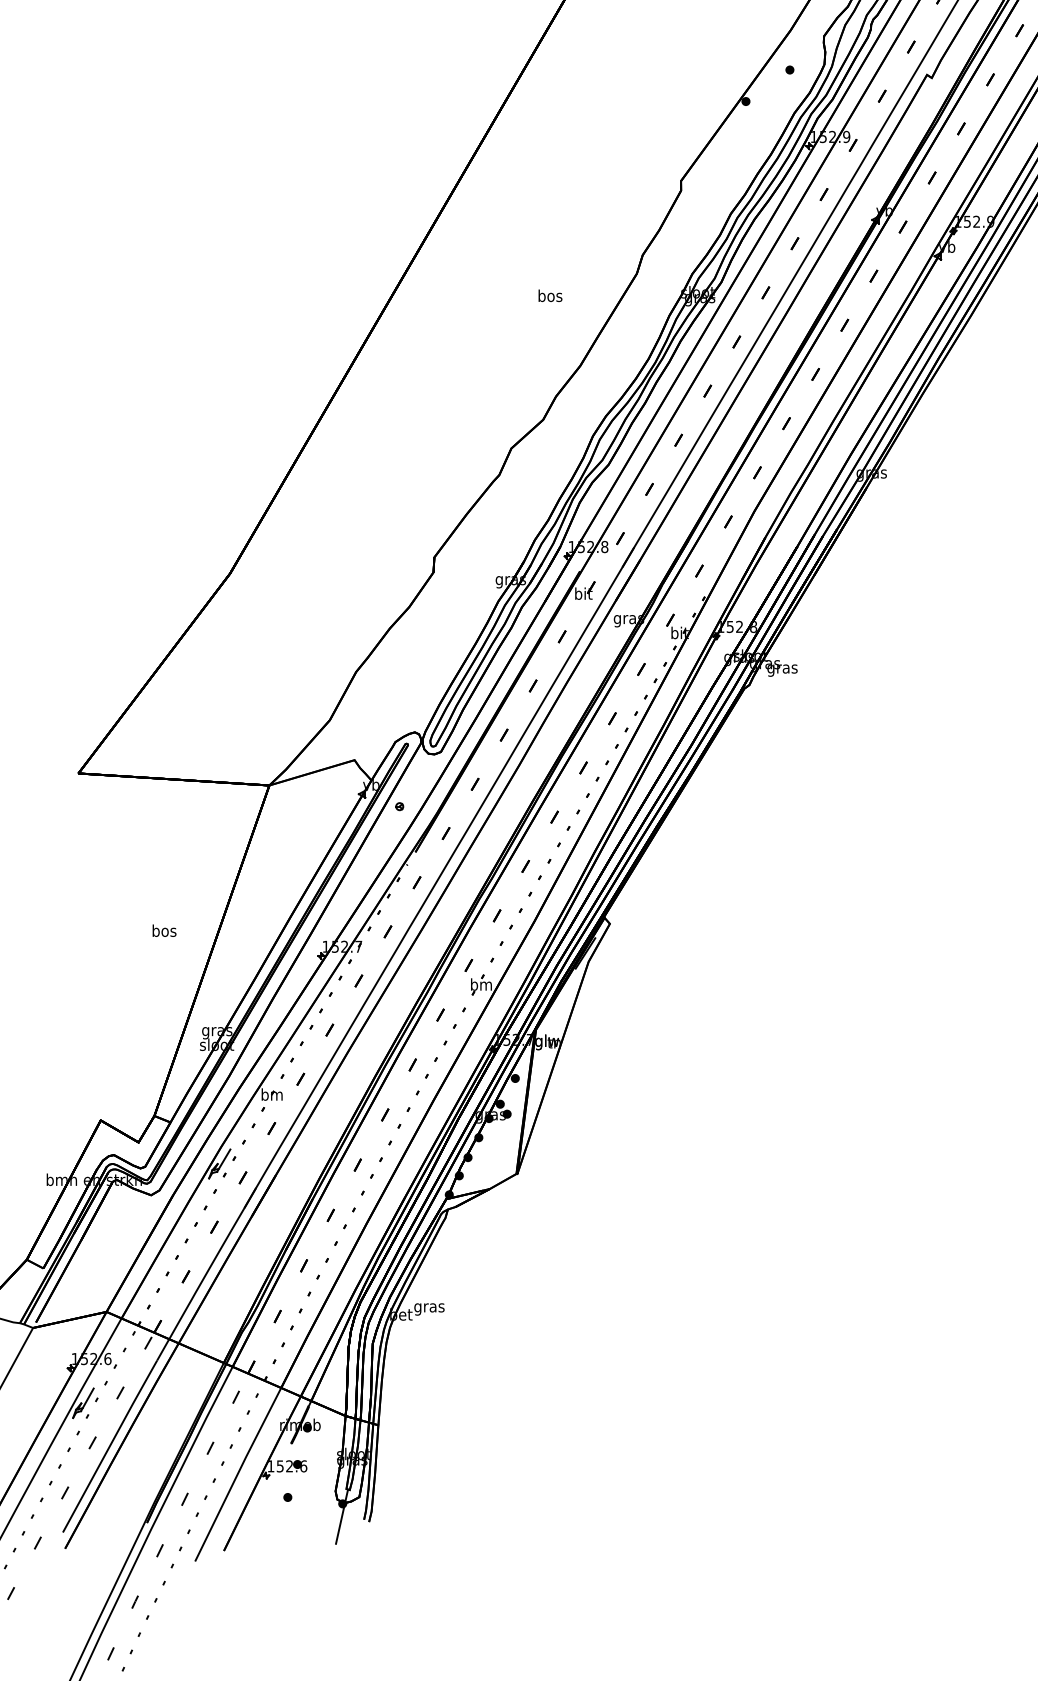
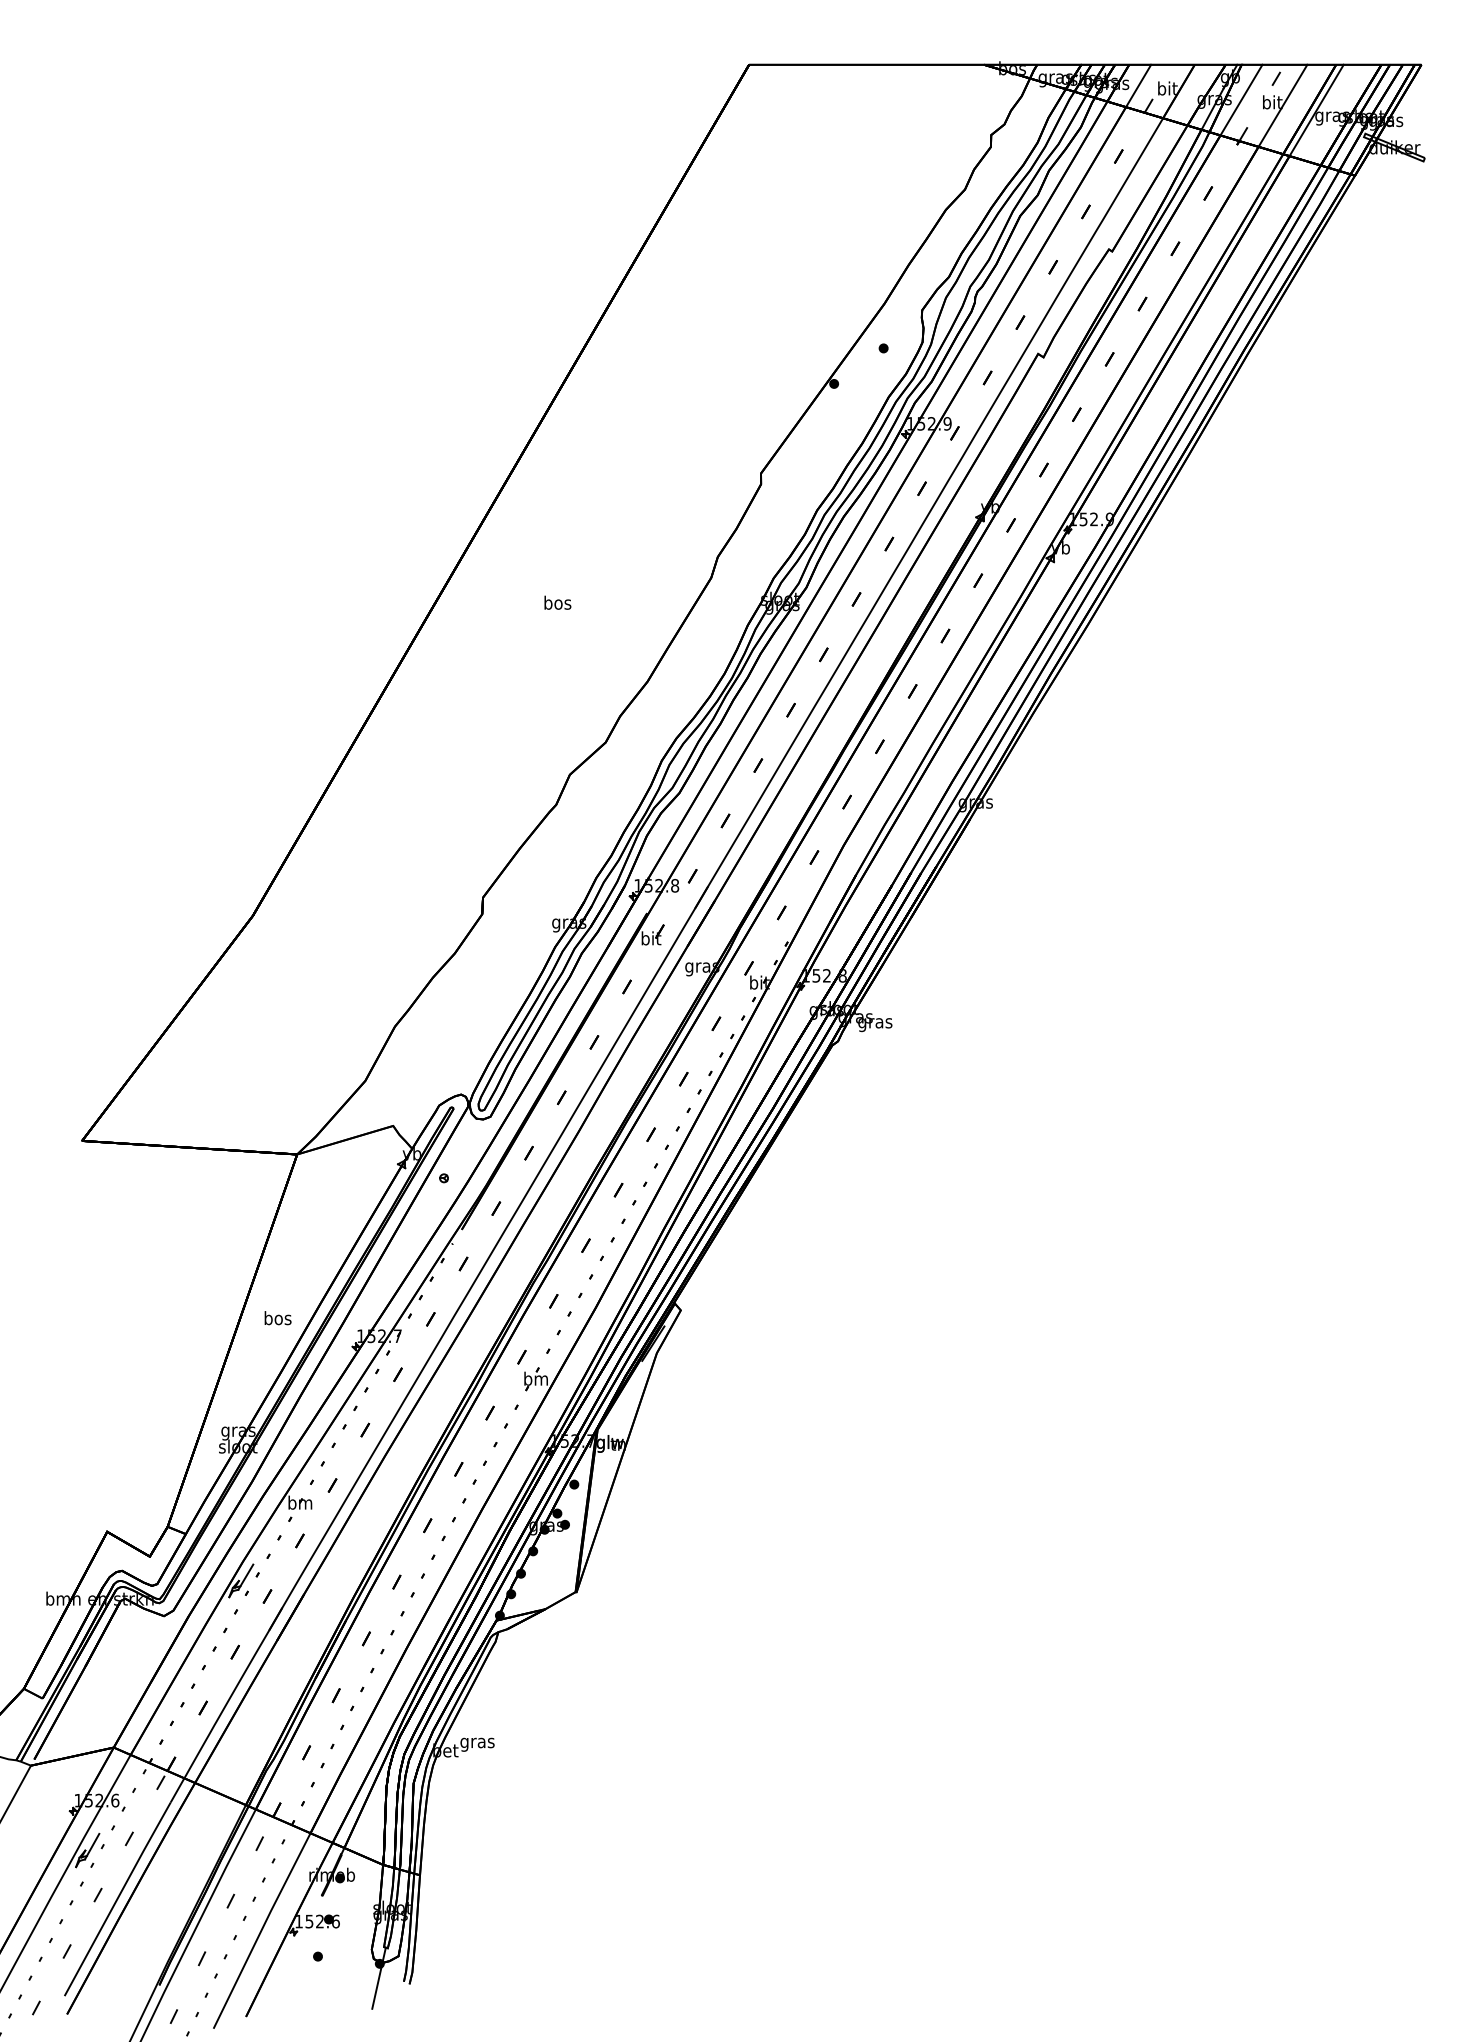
text: (550, 295) -> (557, 602), moved
text: (164, 931) -> (277, 1318), moved

